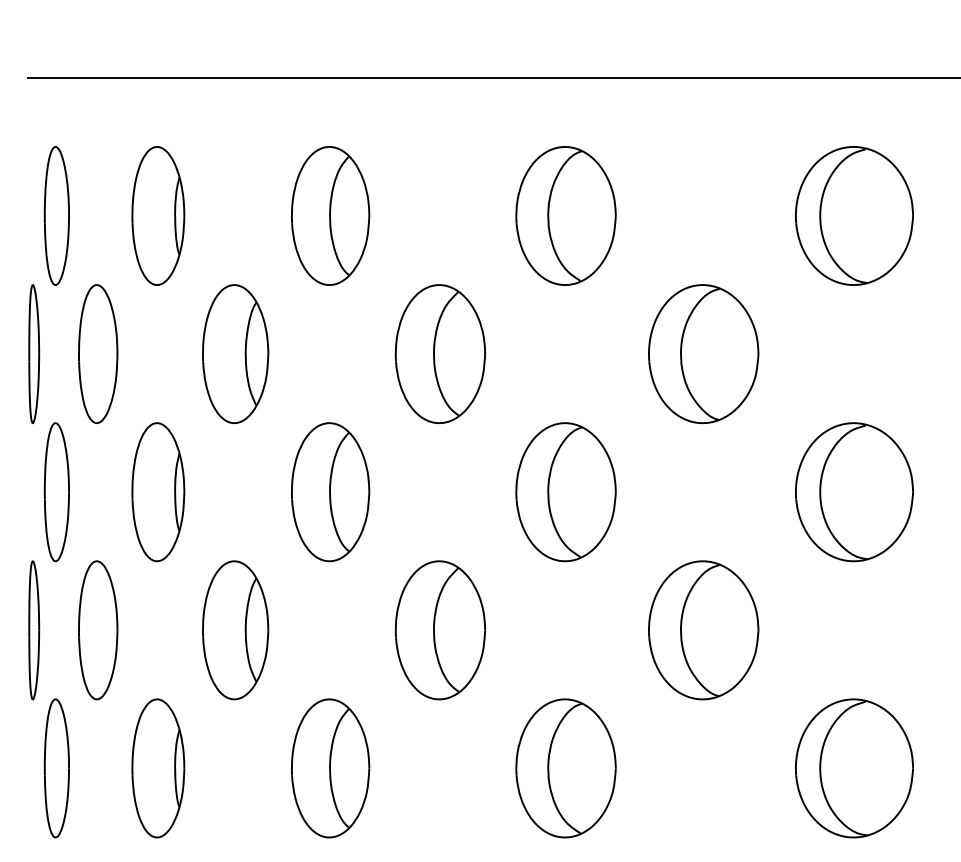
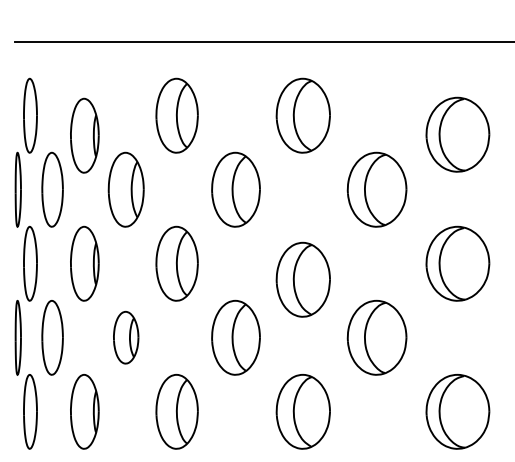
part: (157, 215) -> (84, 135), moved
part: (853, 215) -> (457, 134), moved
part: (564, 491) -> (302, 279), moved
part: (234, 629) -> (125, 337), size x0.7

